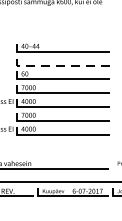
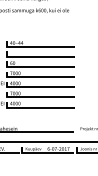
line: (58, 66) -> (37, 57), dashed -> solid

